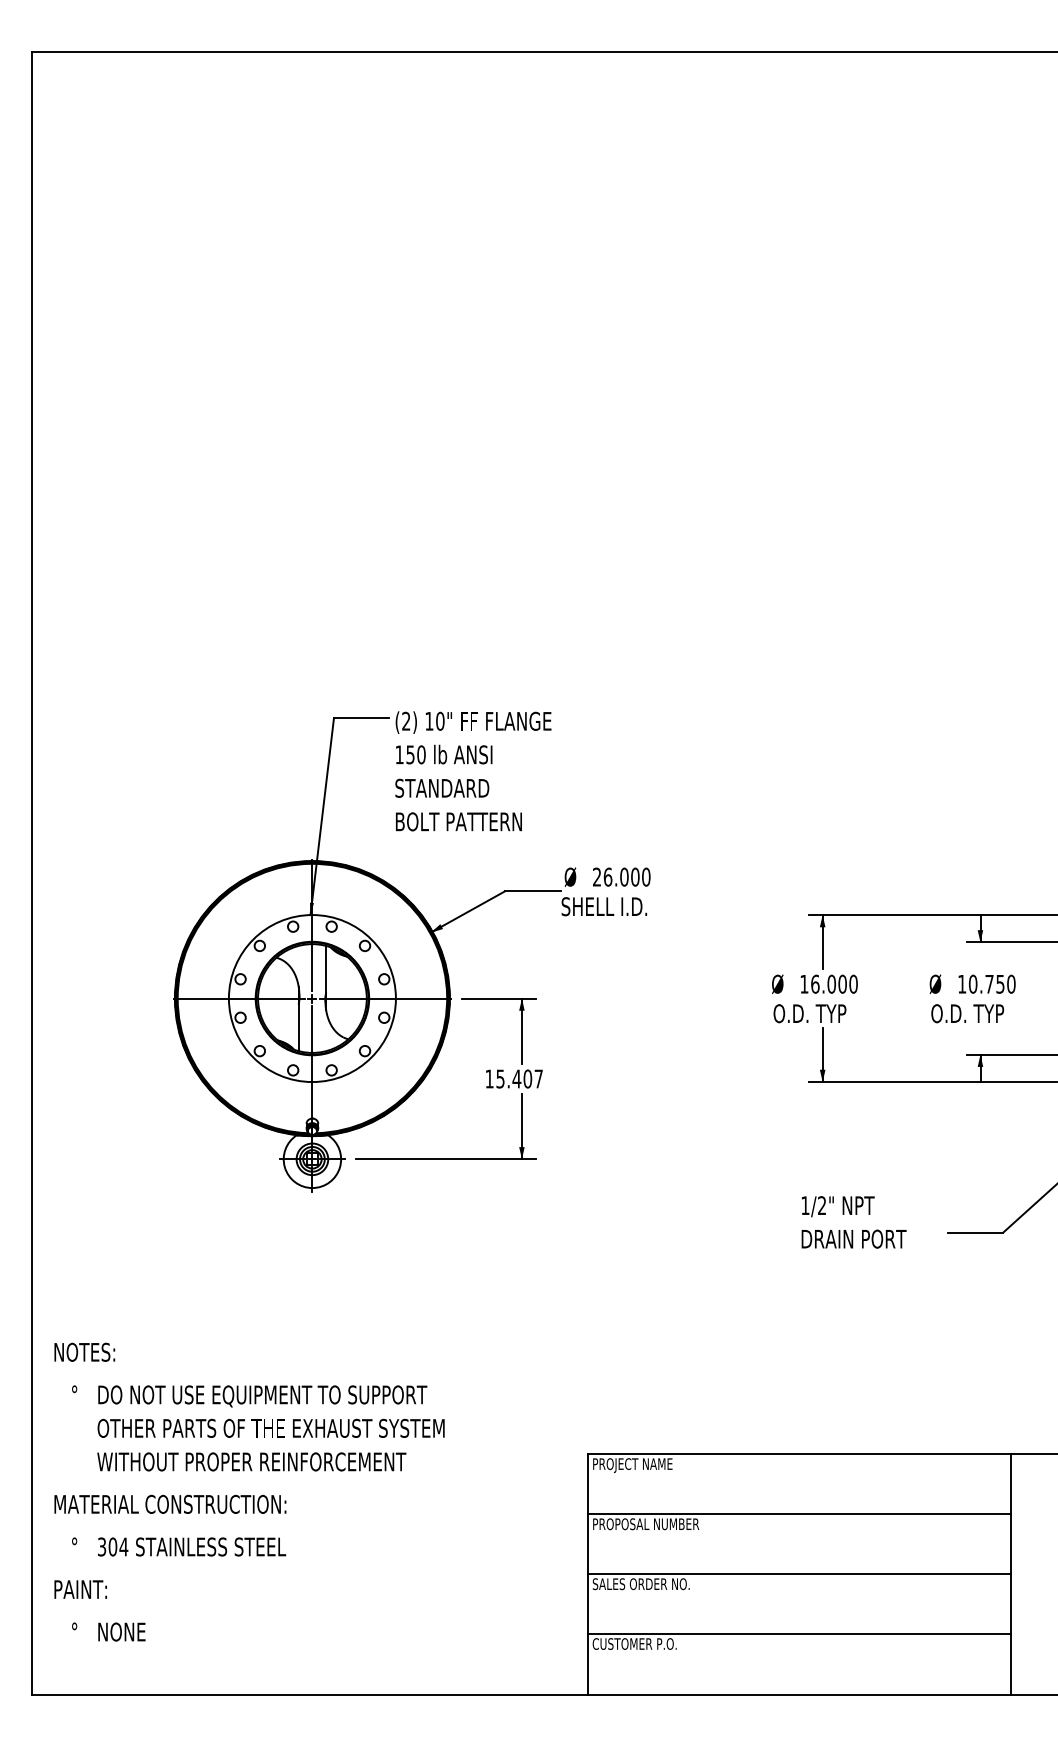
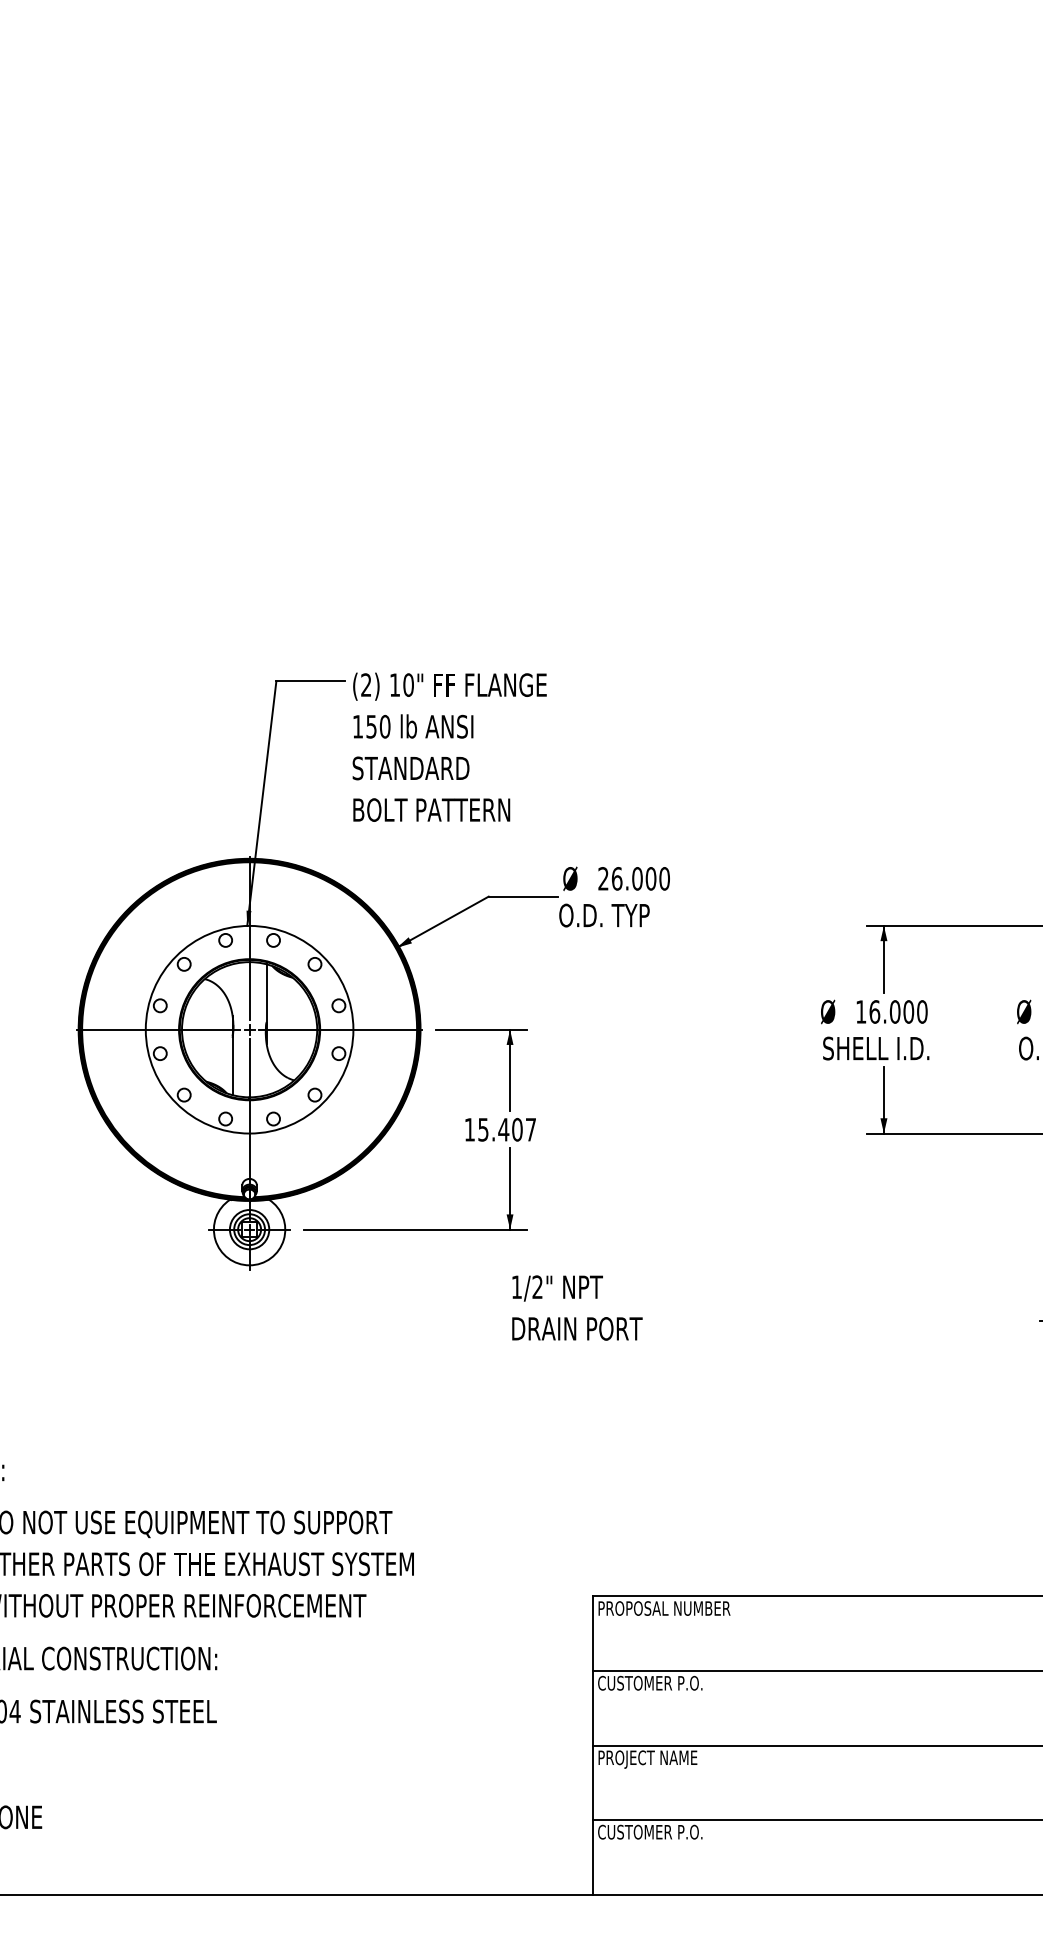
text: (604, 906) -> (612, 915), SHELL I.D. -> O.D. TYP
text: (816, 1013) -> (876, 1048), O.D. TYP -> SHELL I.D.
text: (853, 1222) -> (576, 1308), moved
text: (656, 1465) -> (677, 1610), PROJECT NAME -> PROPOSAL NUMBER
text: (645, 1524) -> (663, 1683), PROPOSAL NUMBER -> CUSTOMER P.O.
text: (640, 1585) -> (657, 1759), SALES ORDER NO. -> PROJECT NAME

